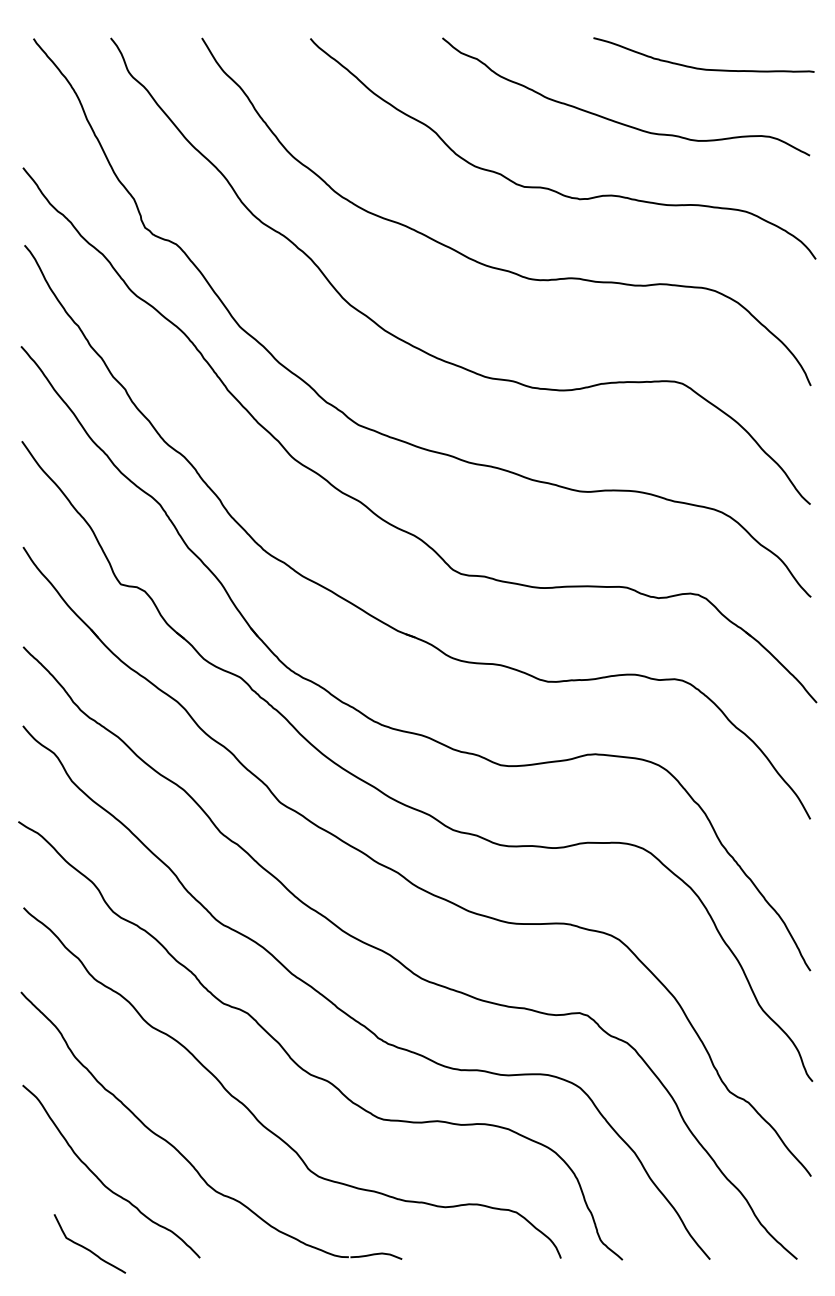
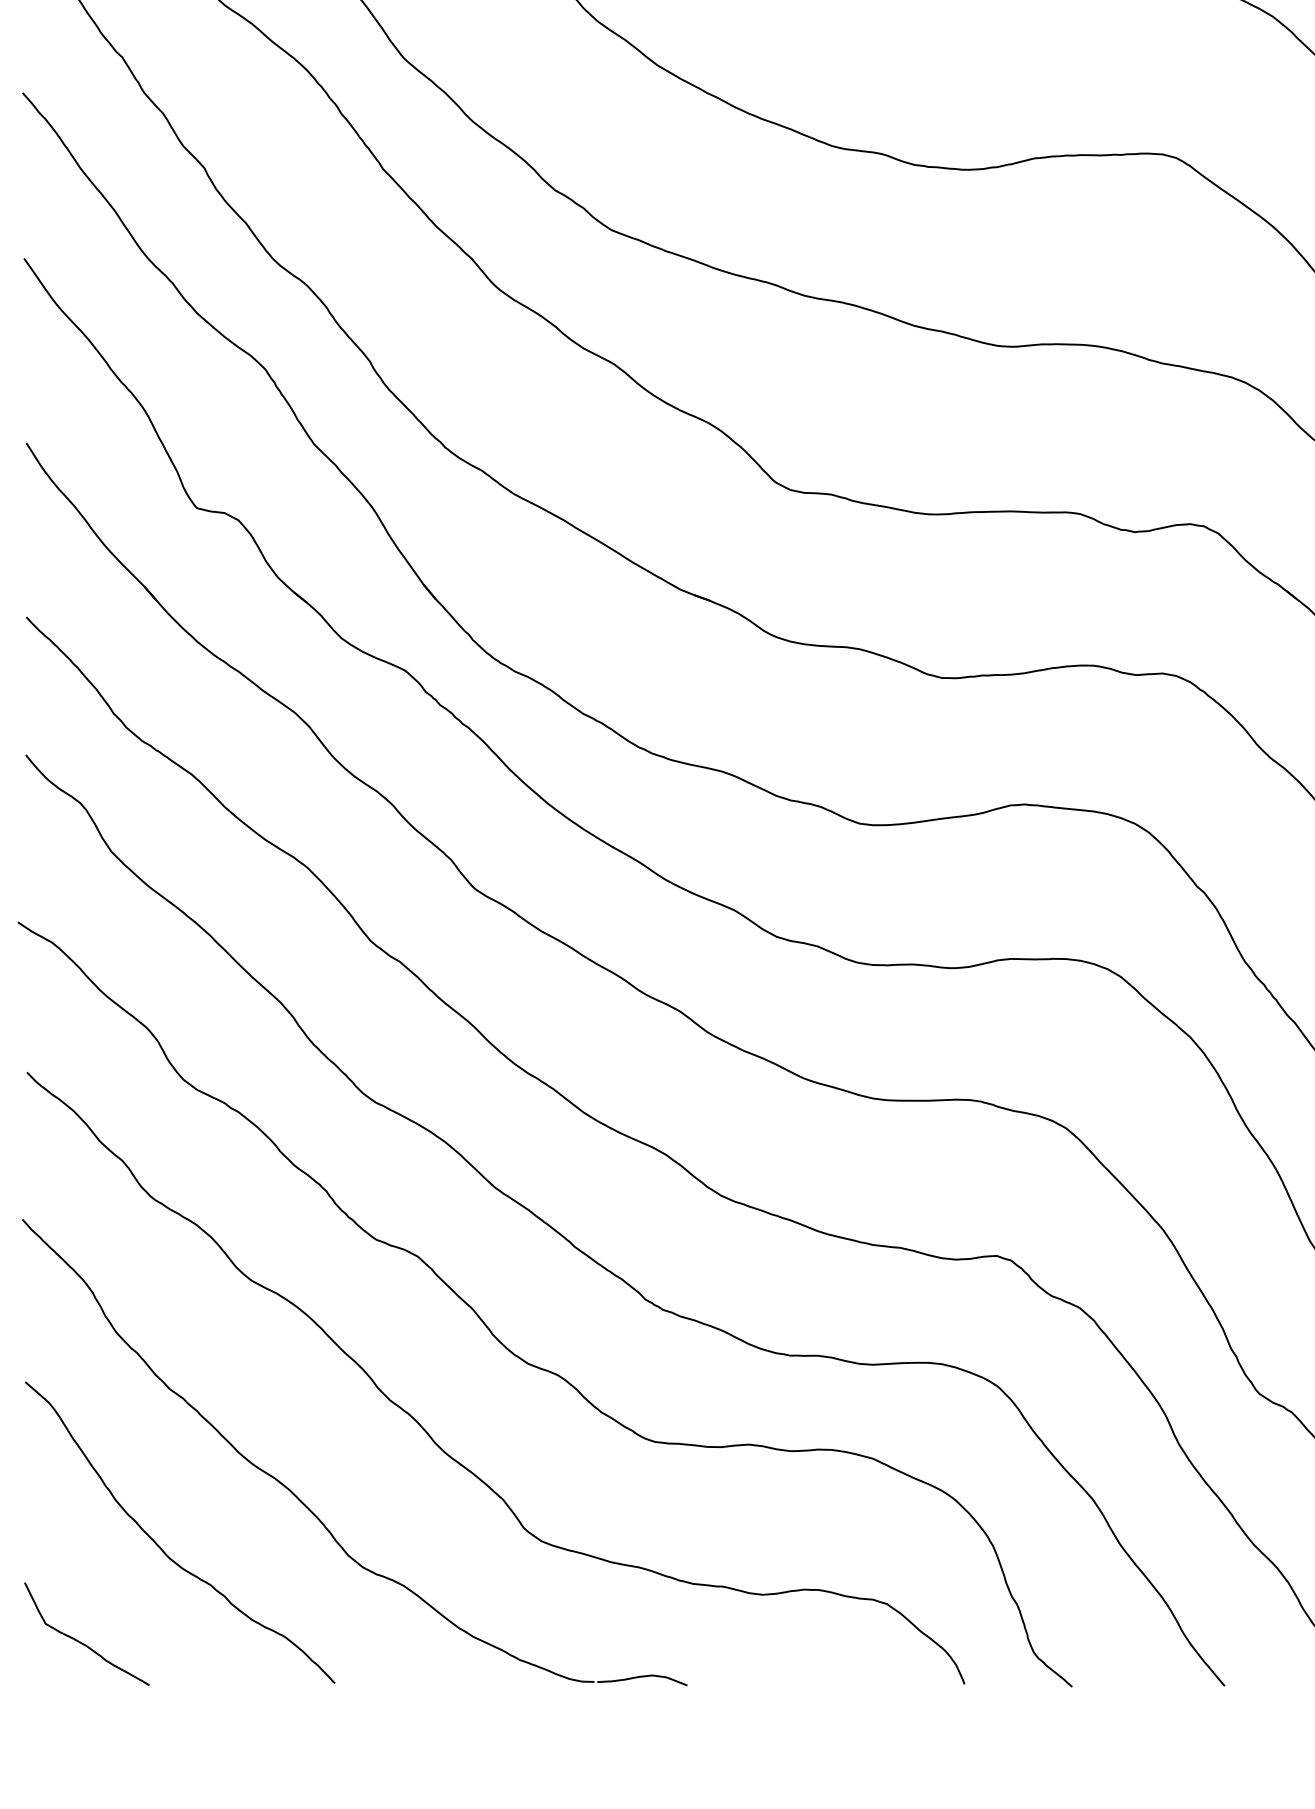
curve: (86, 1247) -> (80, 1640), moved

